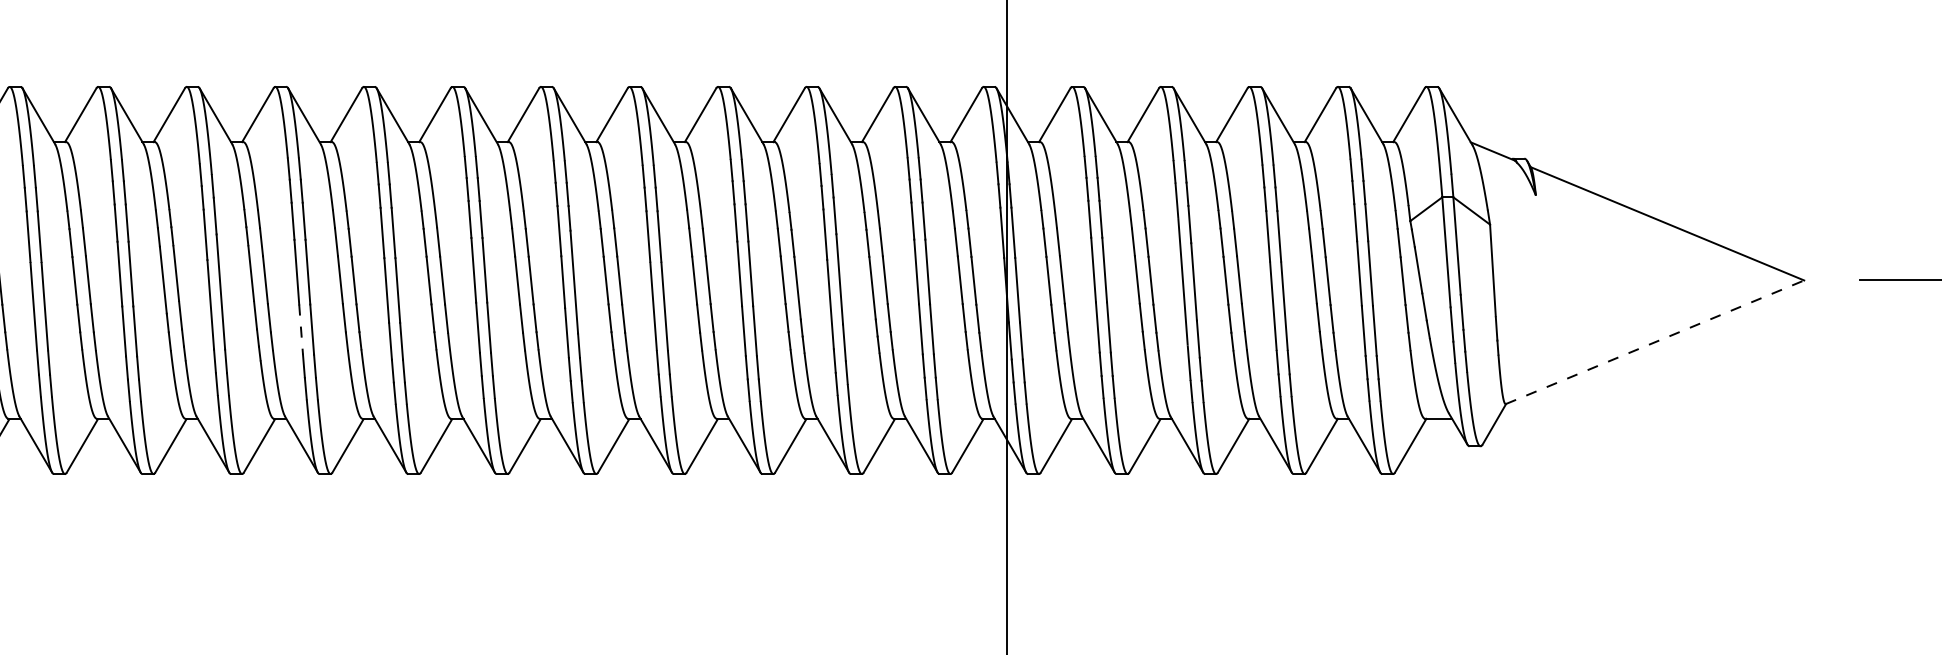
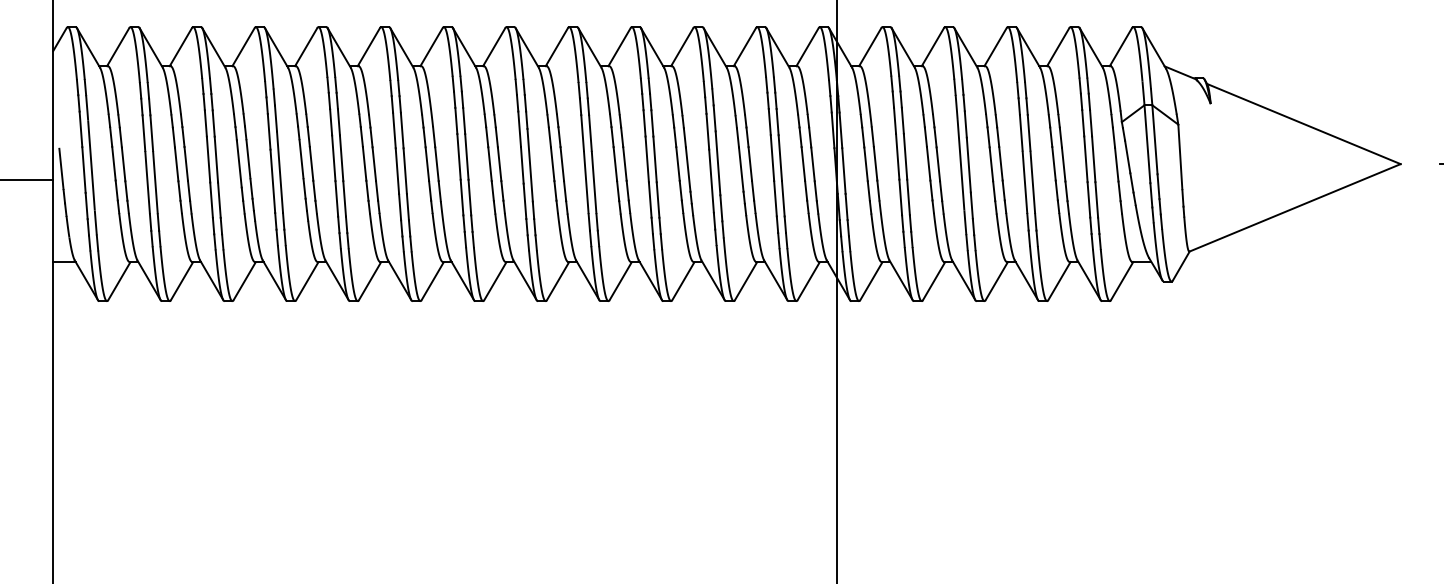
line: (300, 329) -> (336, 198), dashed -> solid
line: (1655, 341) -> (1295, 207), dashed -> solid

